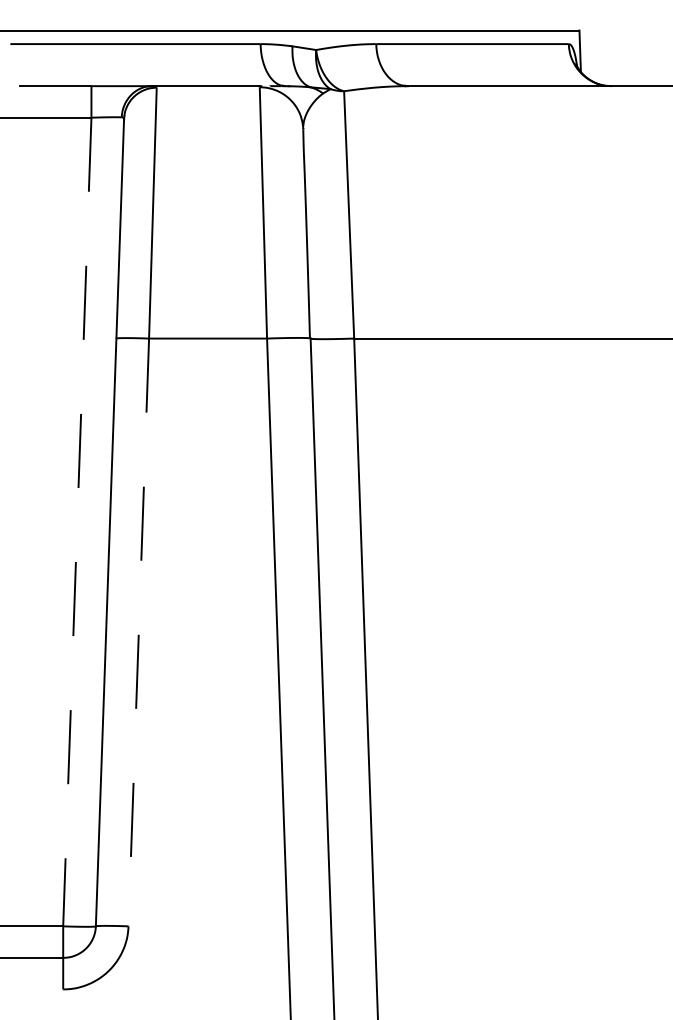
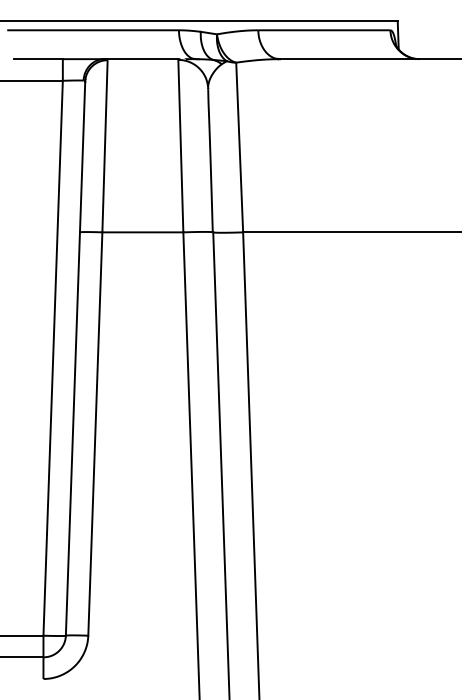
line: (77, 522) -> (53, 358), dashed -> solid
line: (139, 633) -> (95, 434), dashed -> solid

